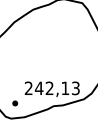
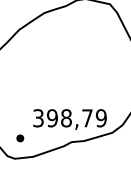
text: (52, 88) -> (70, 118), 242,13 -> 398,79

